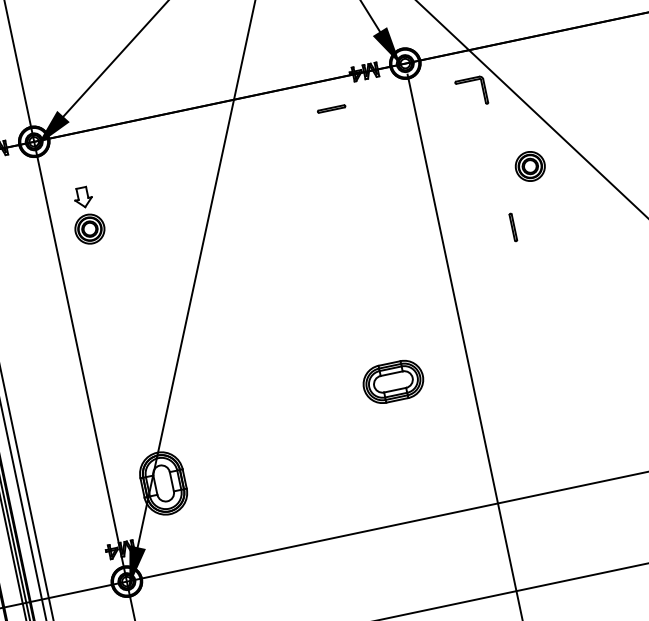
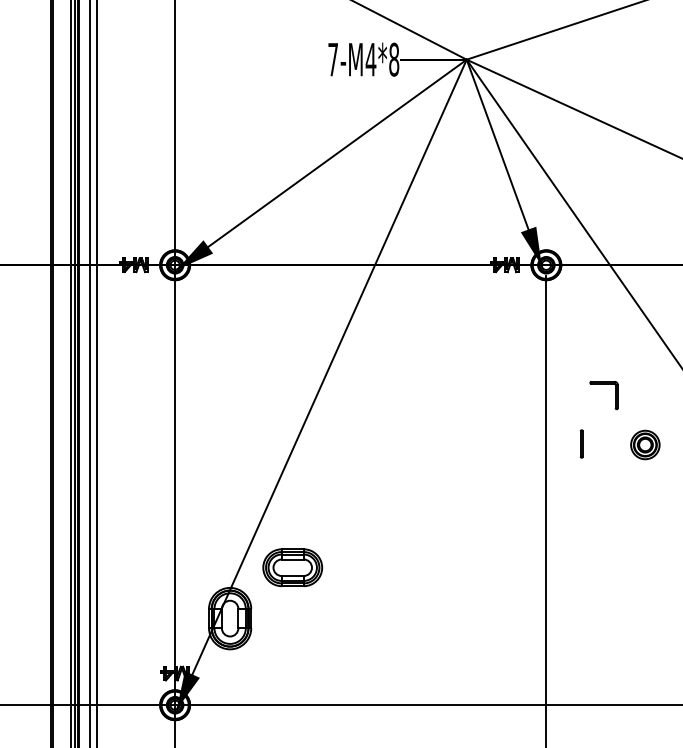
part: (468, 81) -> (603, 384), moved
line: (331, 108) -> (466, 293), removed
part: (530, 165) -> (645, 444), moved
part: (86, 215) -> (210, 346), removed
line: (512, 227) -> (581, 443), moved
part: (393, 381) -> (292, 567), moved

